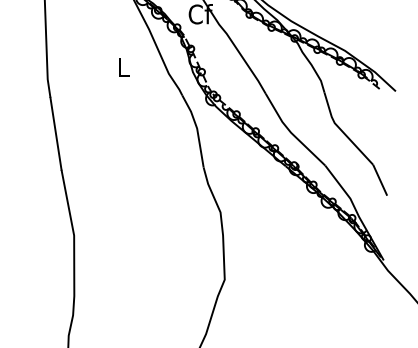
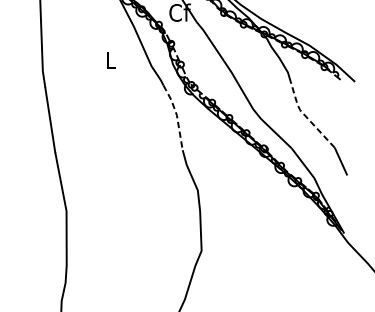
line: (197, 129) -> (177, 116), solid -> dashed
line: (342, 131) -> (307, 117), solid -> dashed

